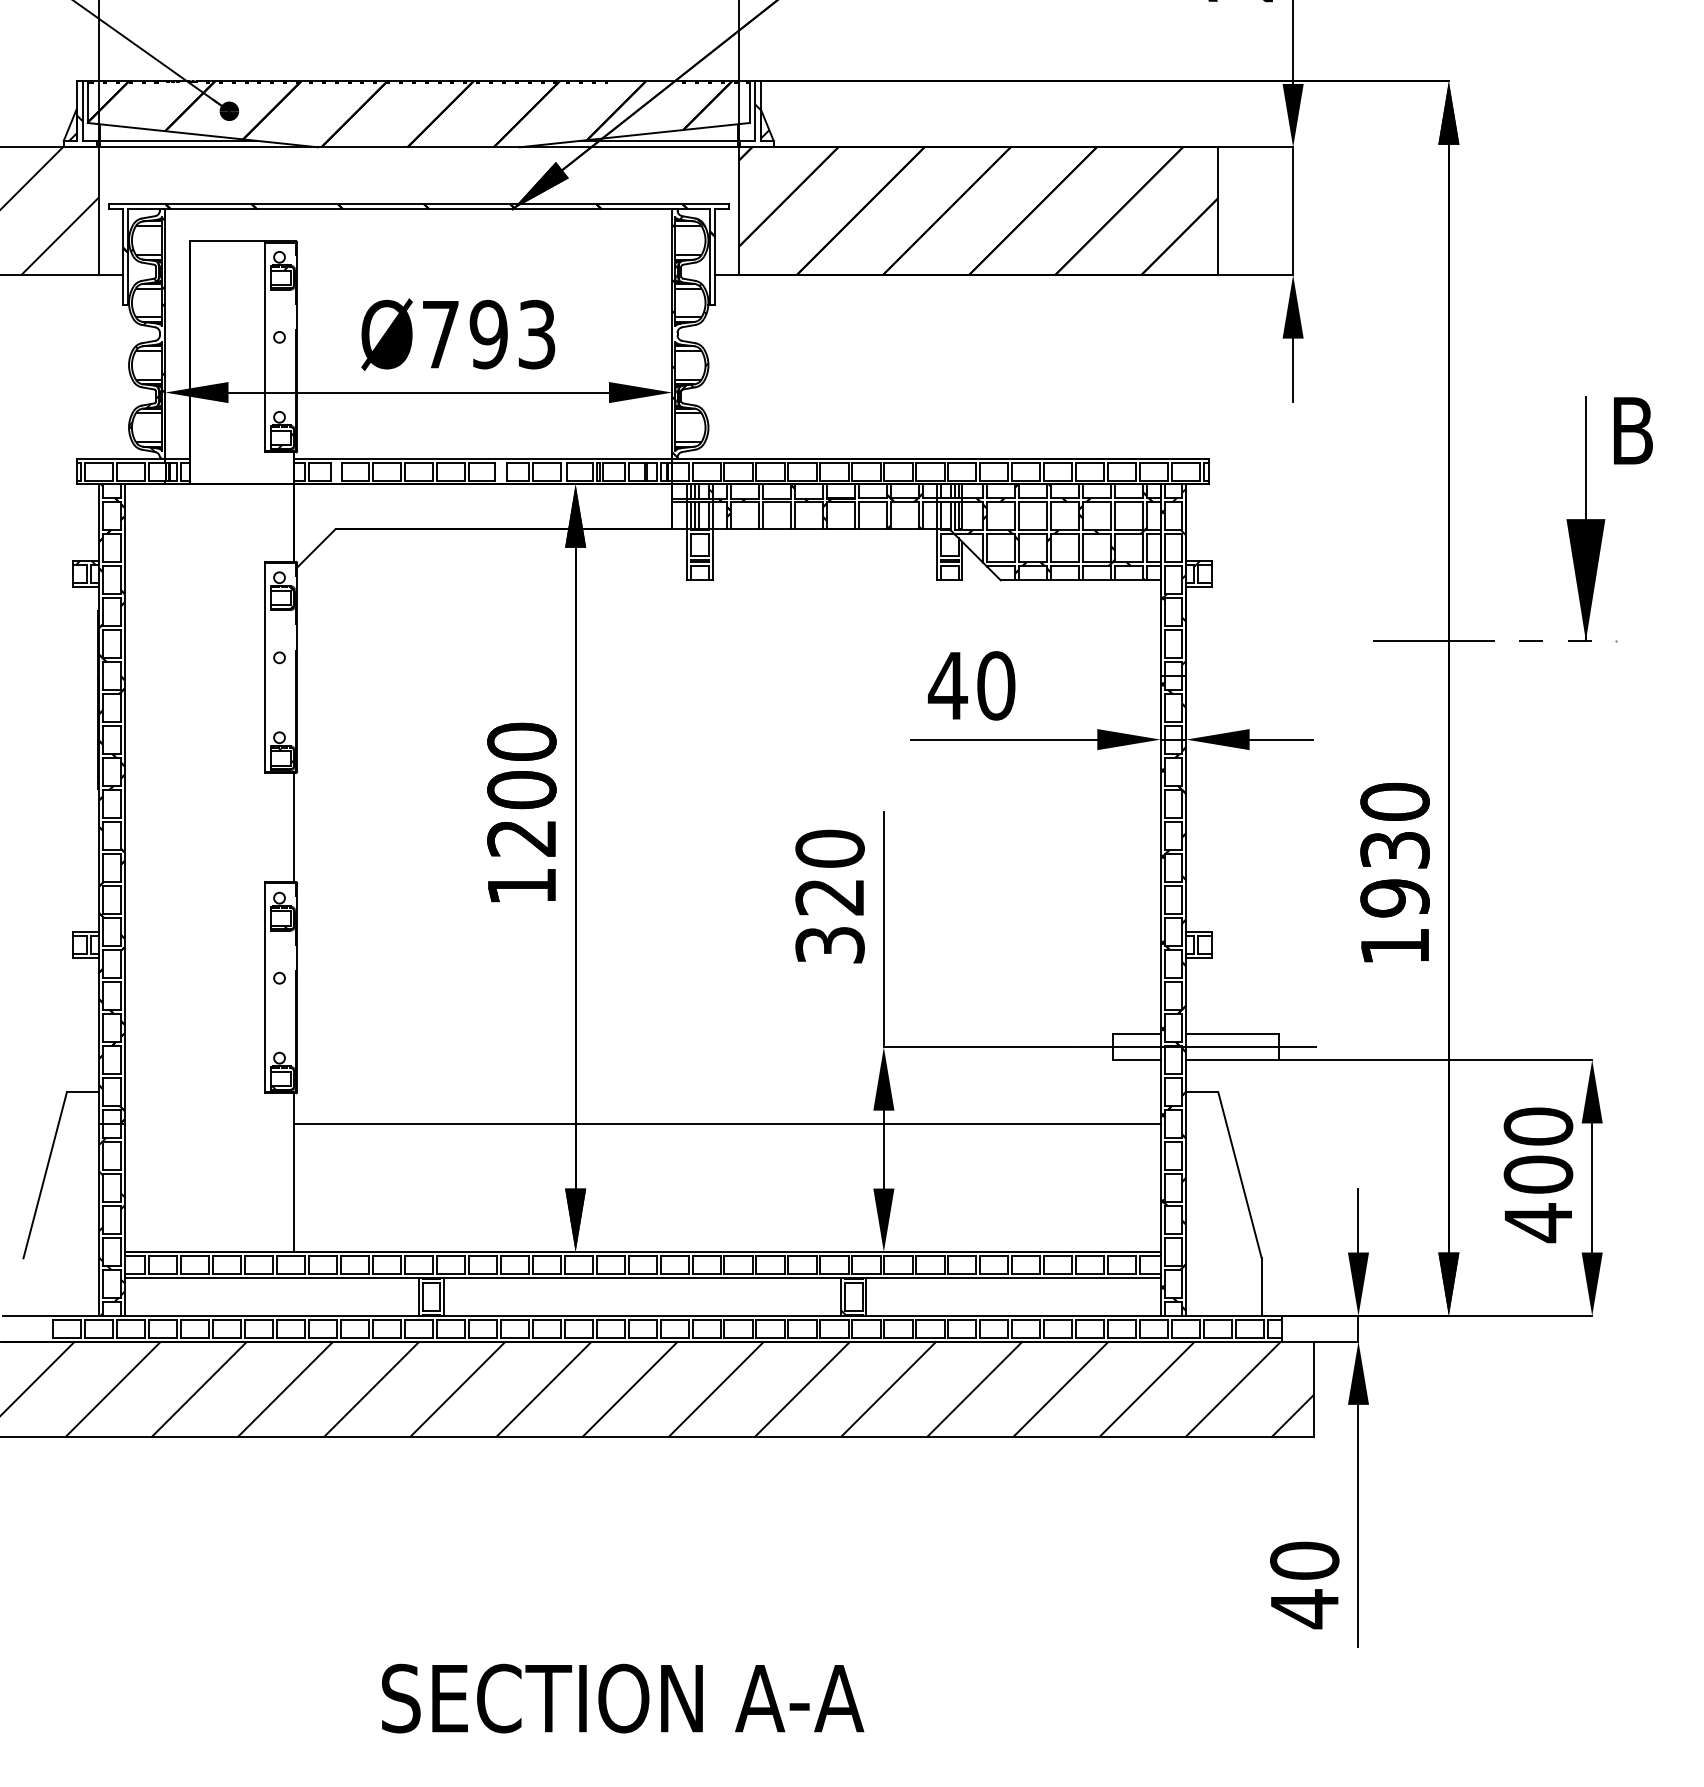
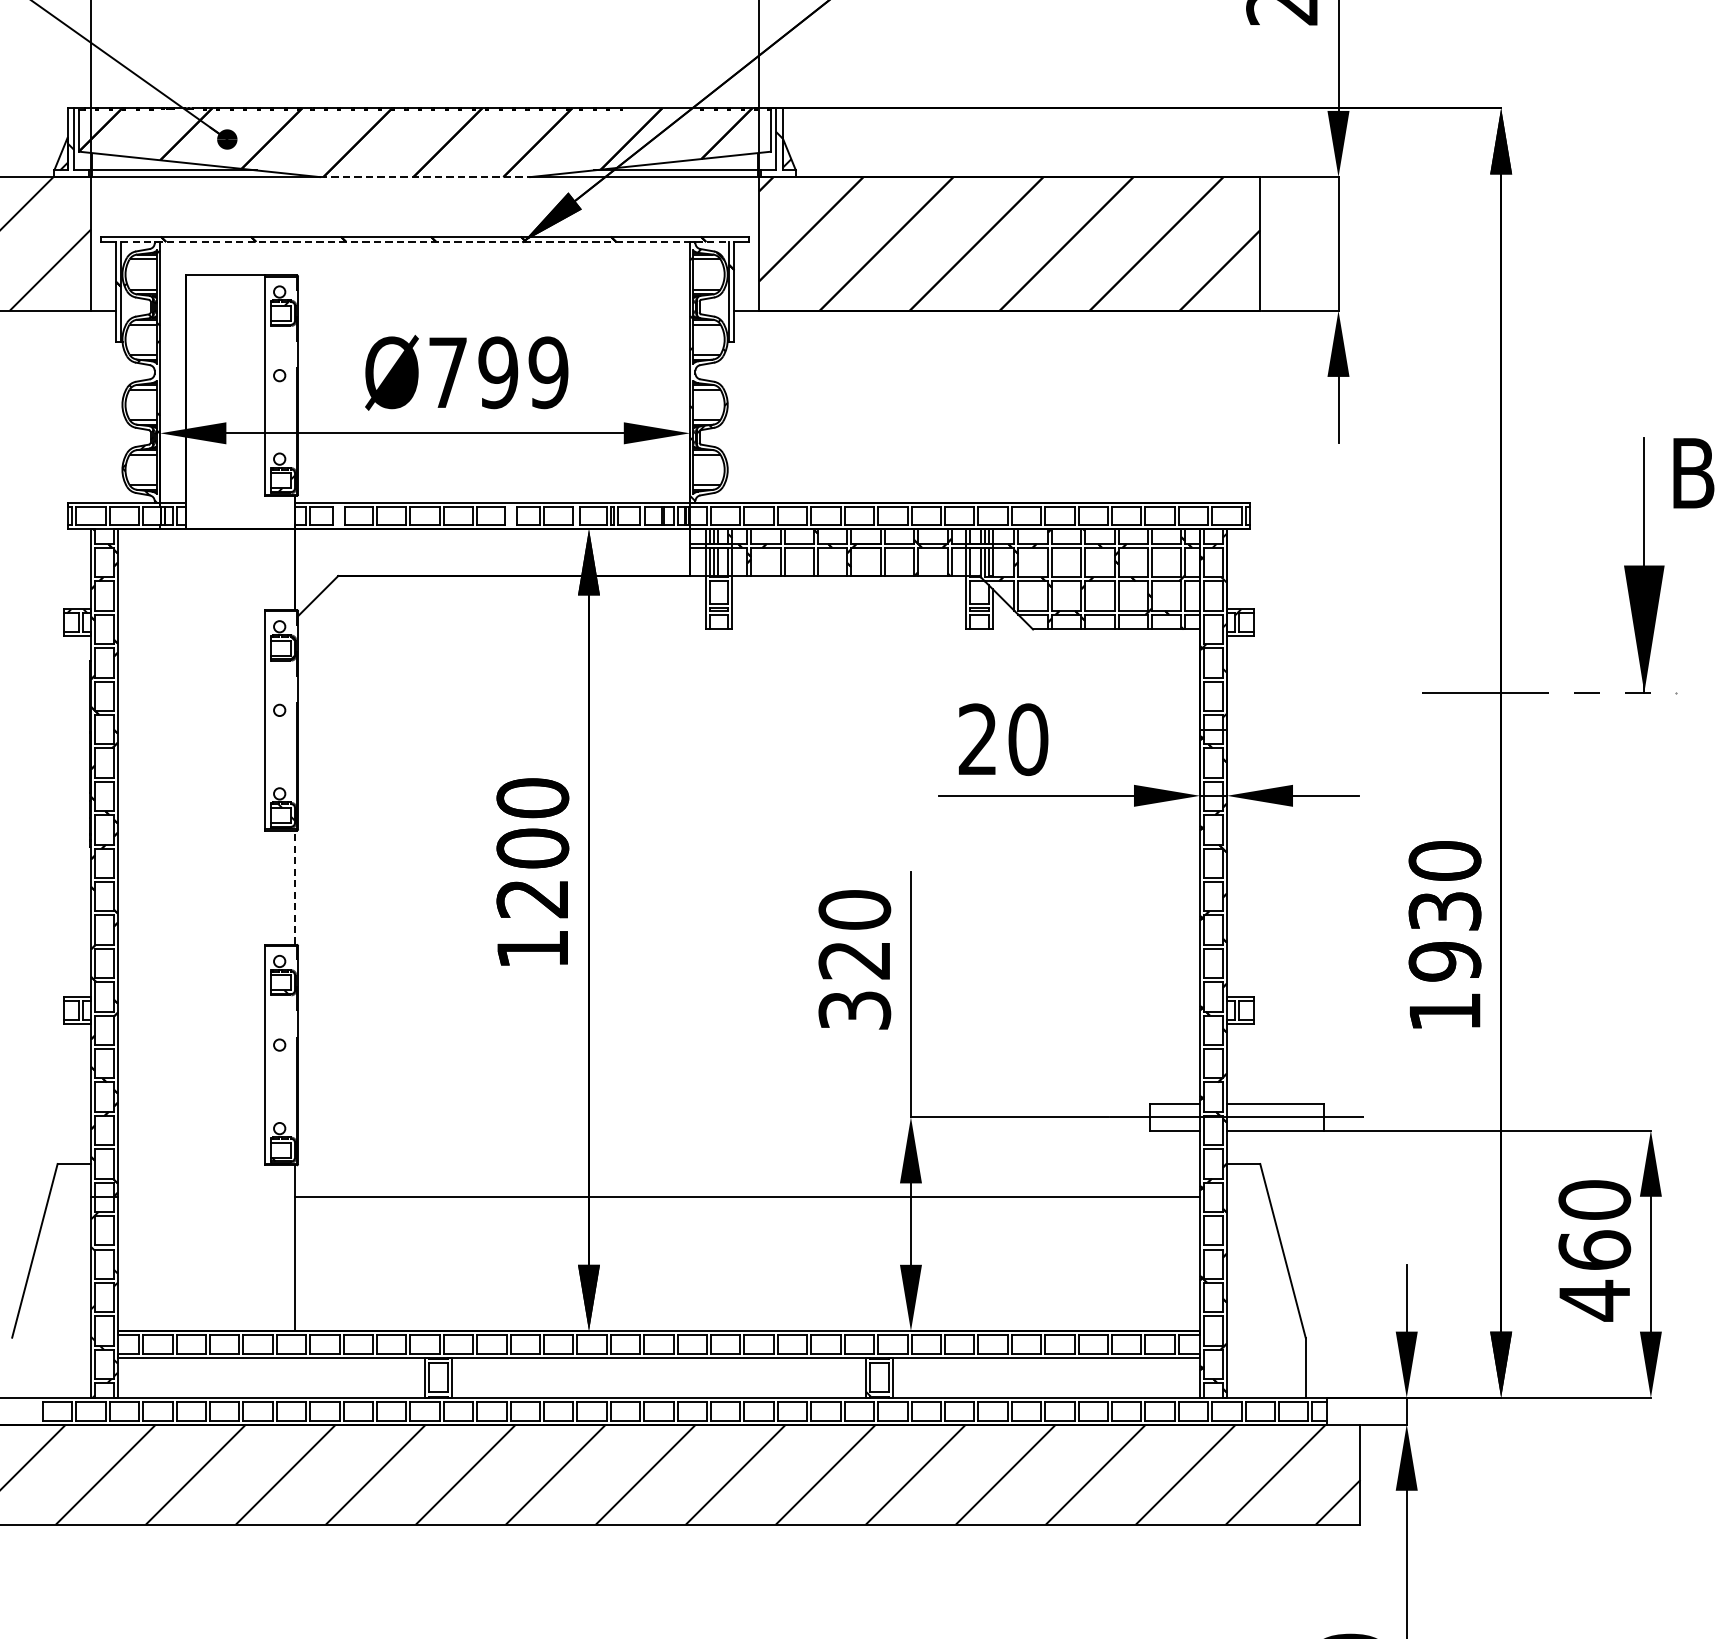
line: (418, 147) -> (424, 177), solid -> dashed
line: (419, 209) -> (425, 242), solid -> dashed
text: (536, 334) -> (548, 372), Ø793 -> Ø799
text: (947, 685) -> (977, 739), 40 -> 20
line: (294, 827) -> (295, 887), solid -> dashed
text: (1538, 1174) -> (1594, 1250), 400 -> 460

